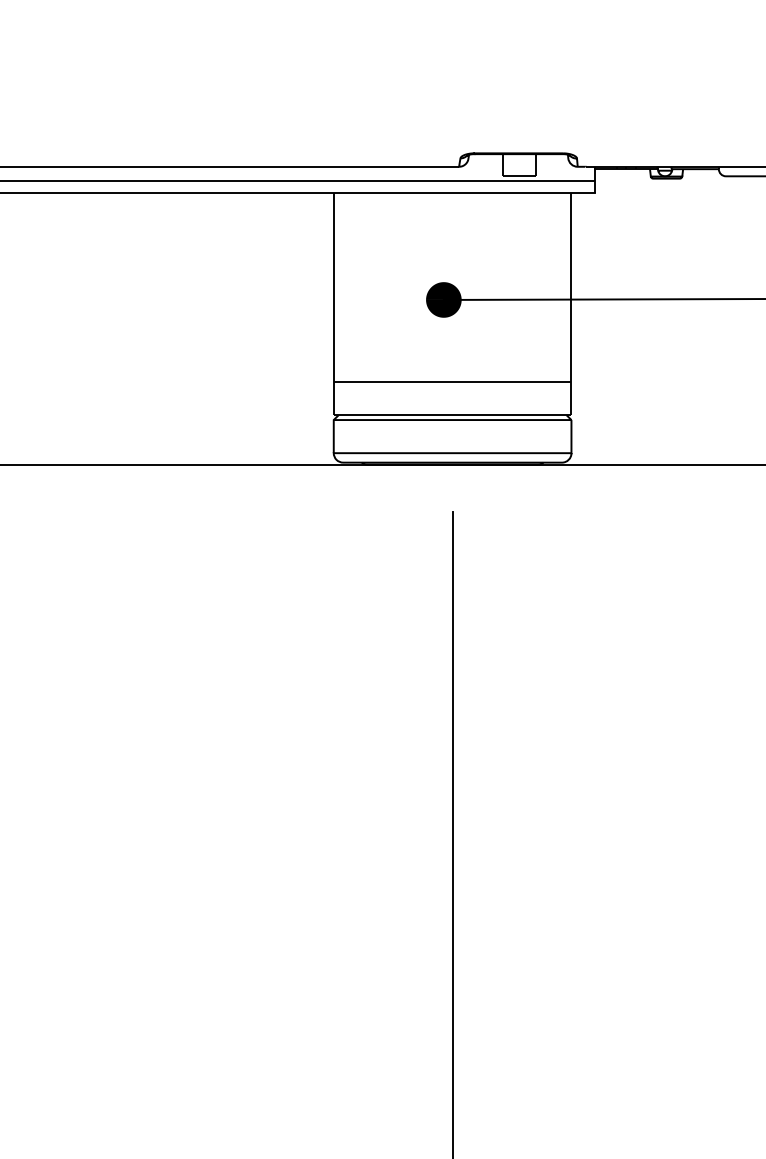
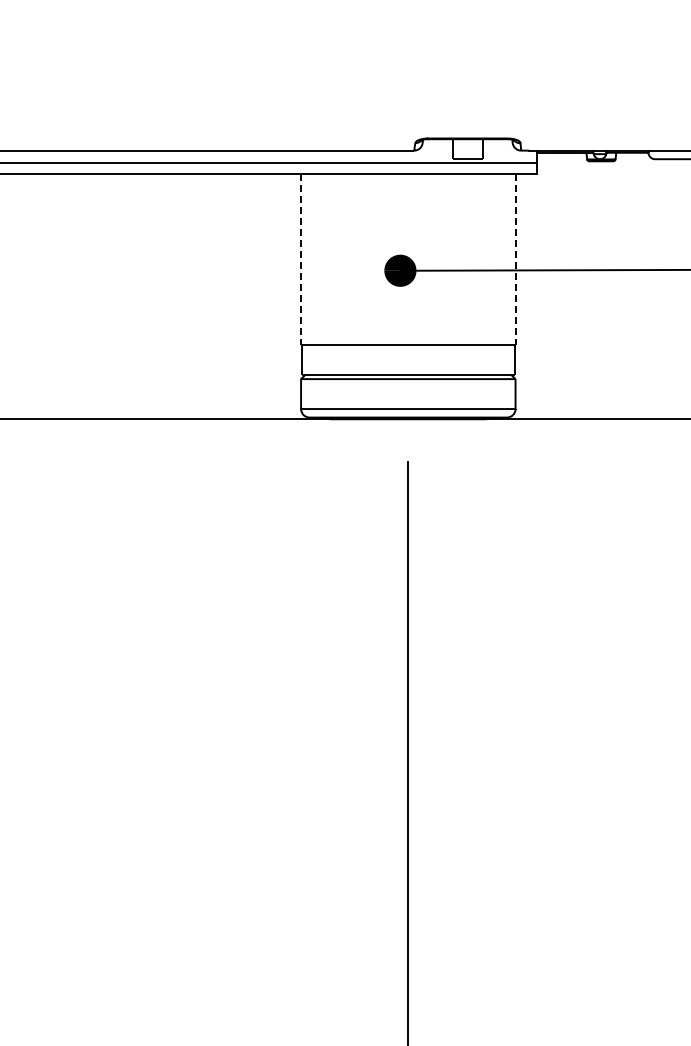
line: (334, 288) -> (301, 260), solid -> dashed
line: (571, 288) -> (515, 260), solid -> dashed

